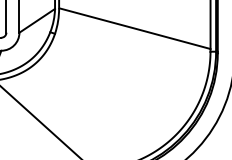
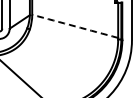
arc: (135, 28) -> (75, 26), solid -> dashed

